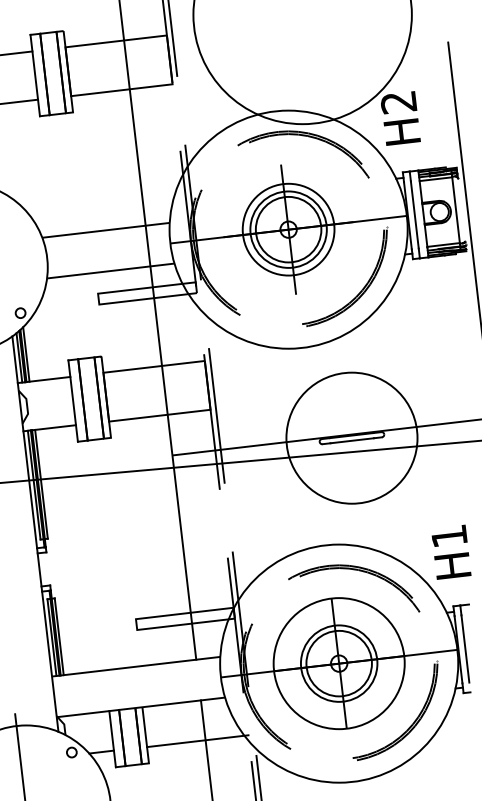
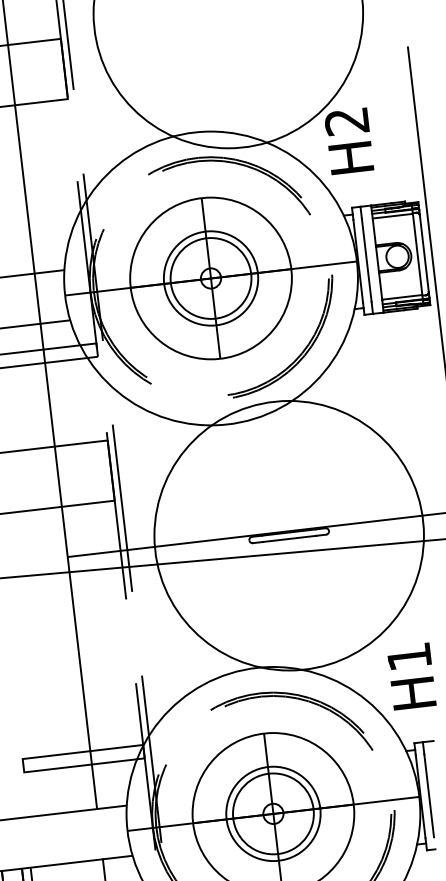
line: (461, 212) -> (424, 257), added
circle: (288, 229) -> (210, 278), size x1.43
circle: (351, 437) -> (288, 534), size x1.67

